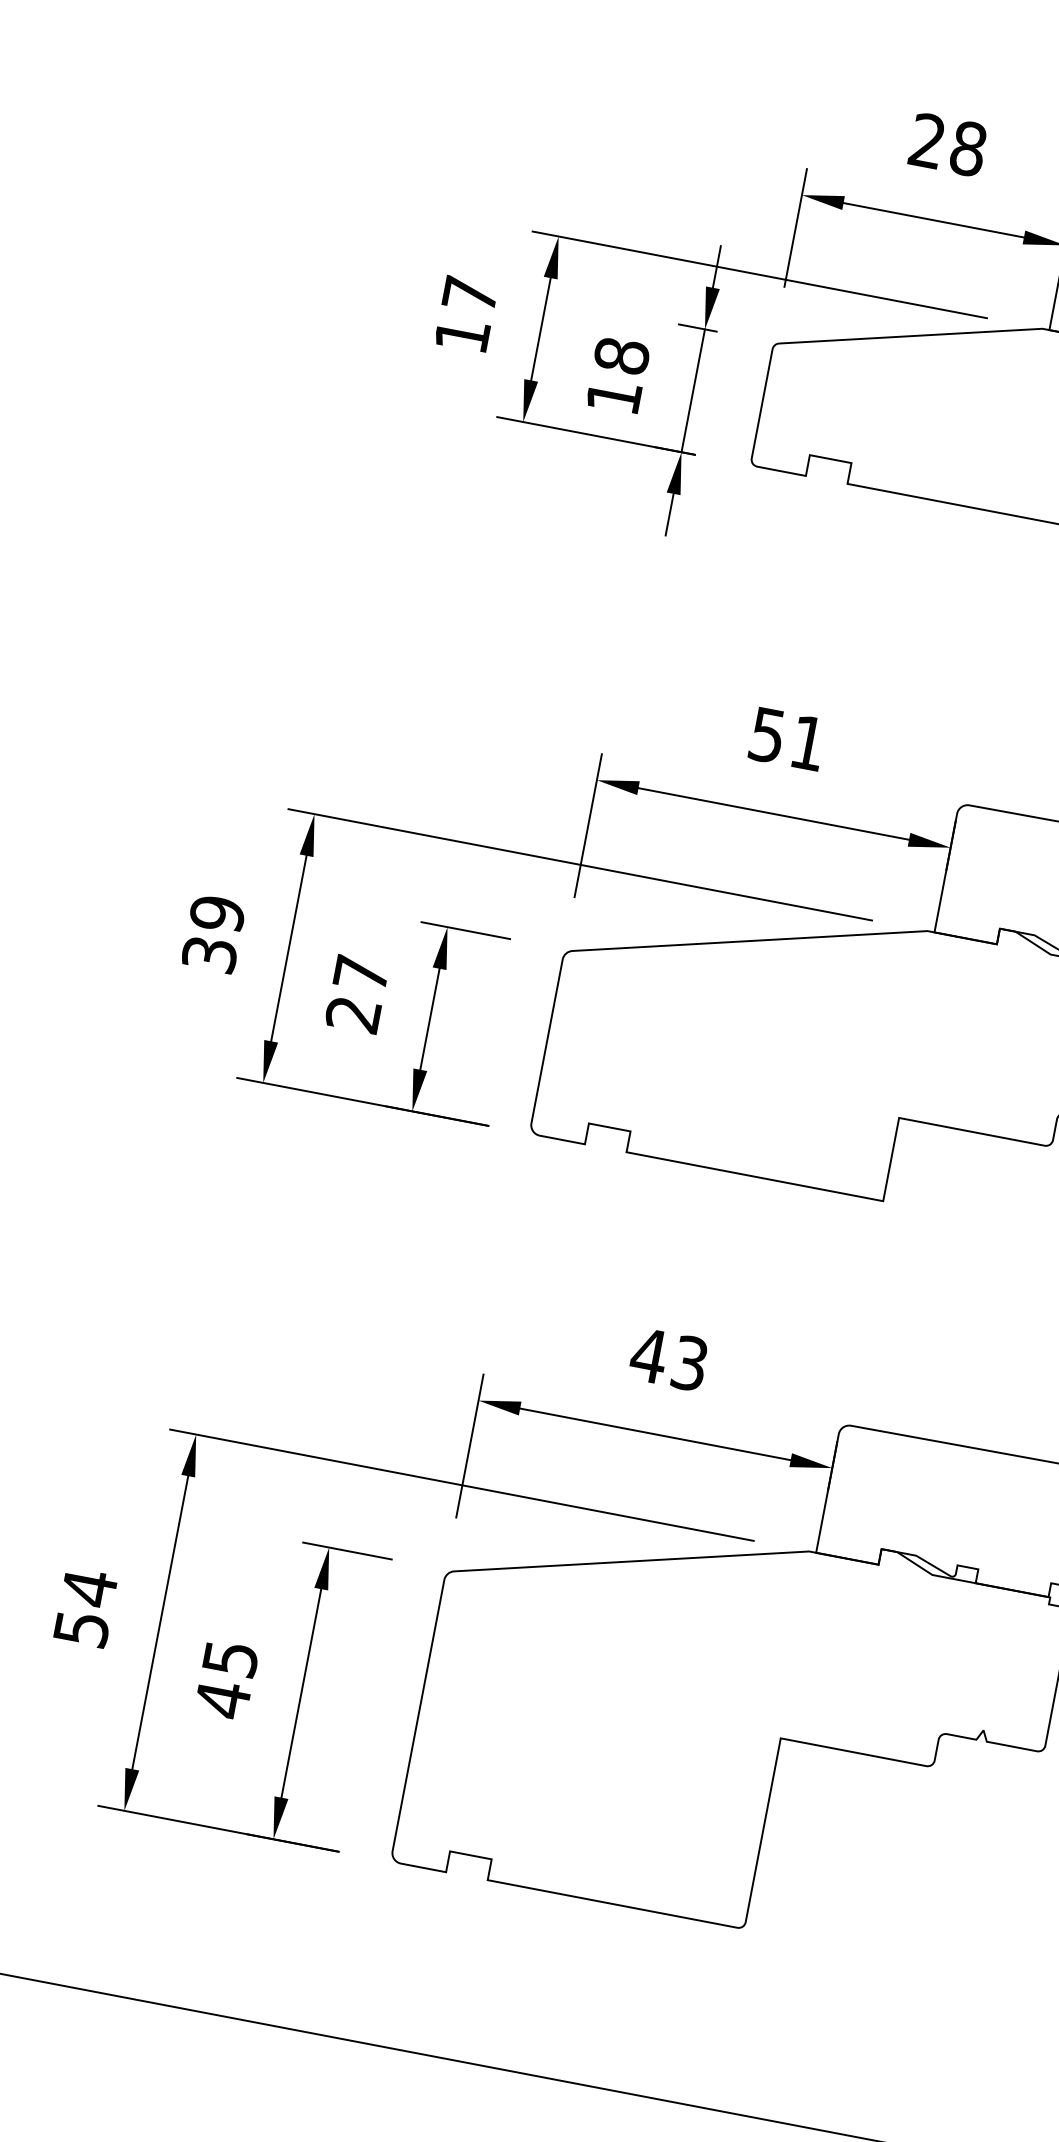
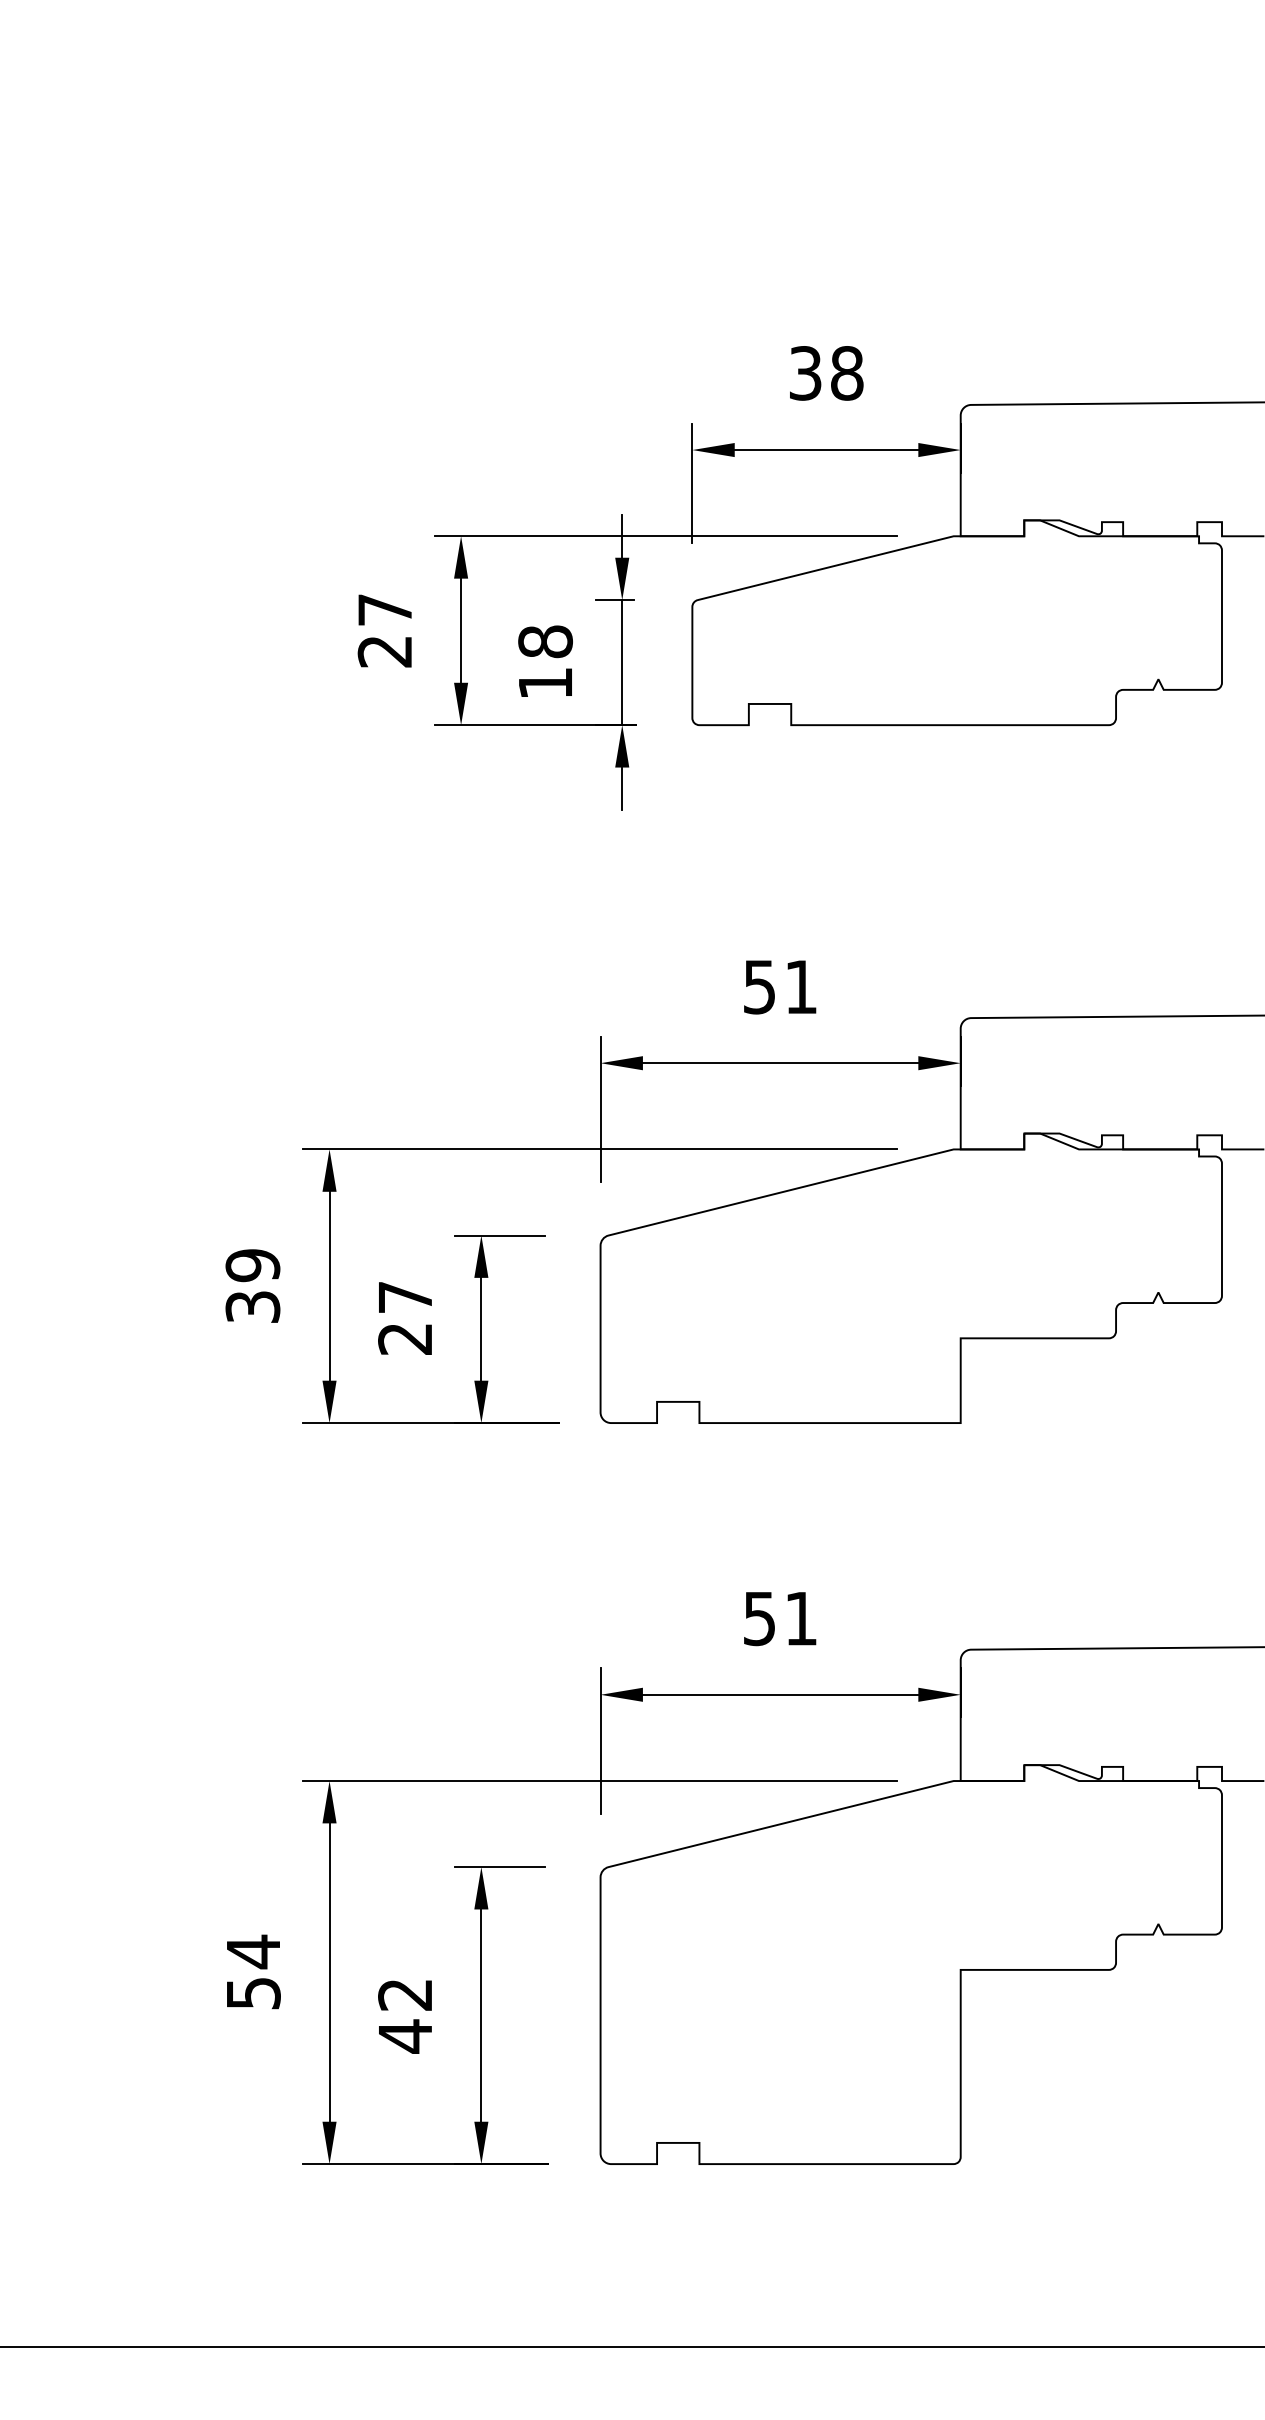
text: (927, 141) -> (805, 373), 28 -> 38
text: (461, 335) -> (384, 651), 17 -> 27
text: (668, 1359) -> (779, 1618), 43 -> 51
text: (230, 1658) -> (405, 1994), 45 -> 42

